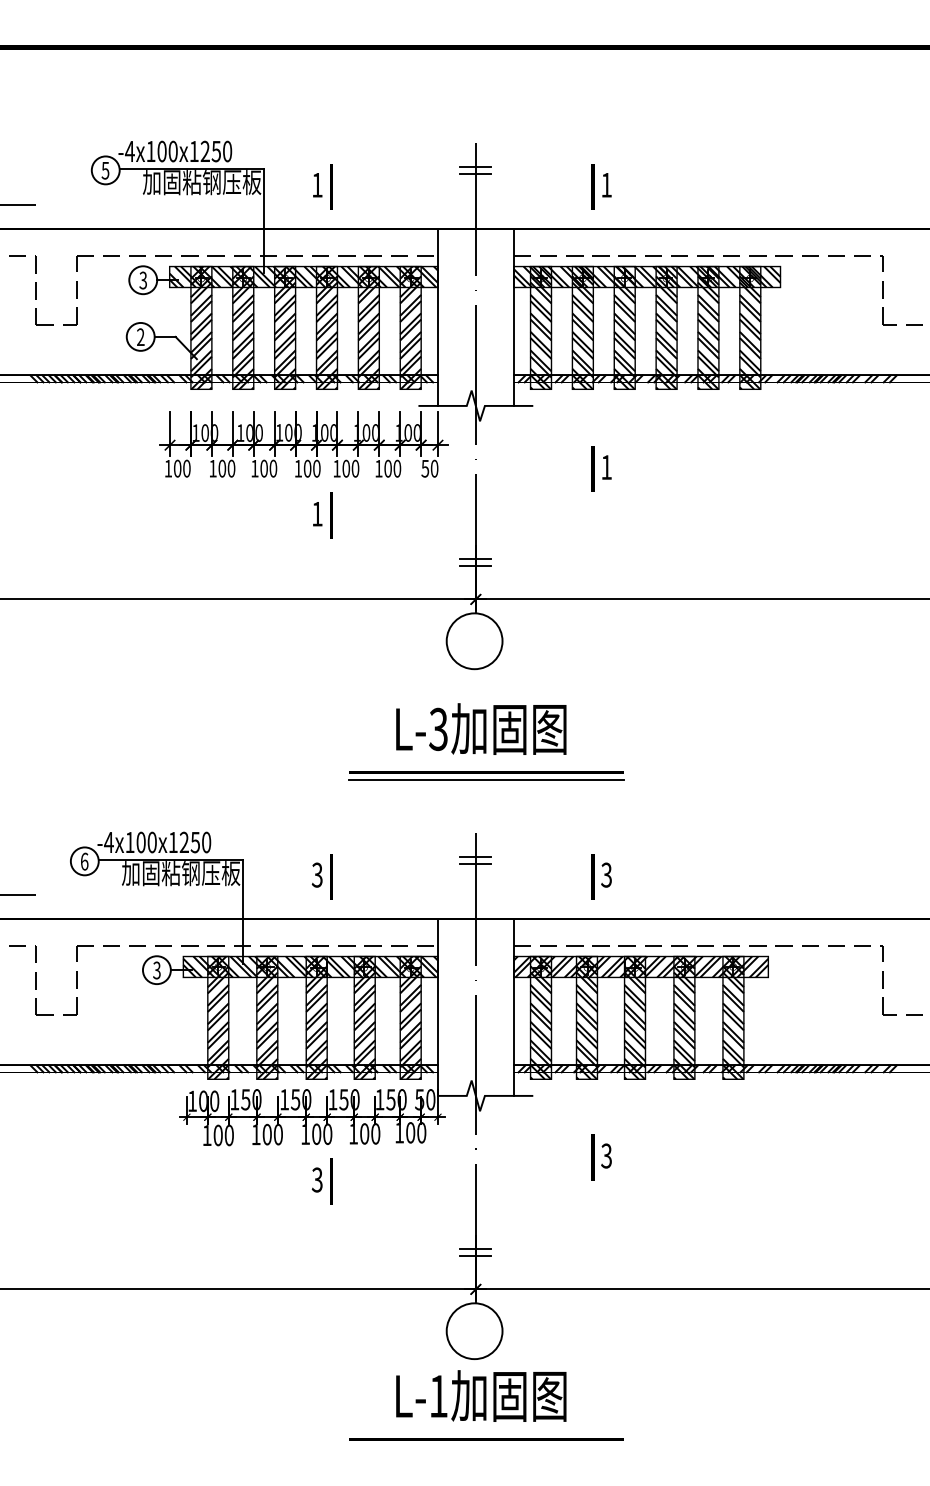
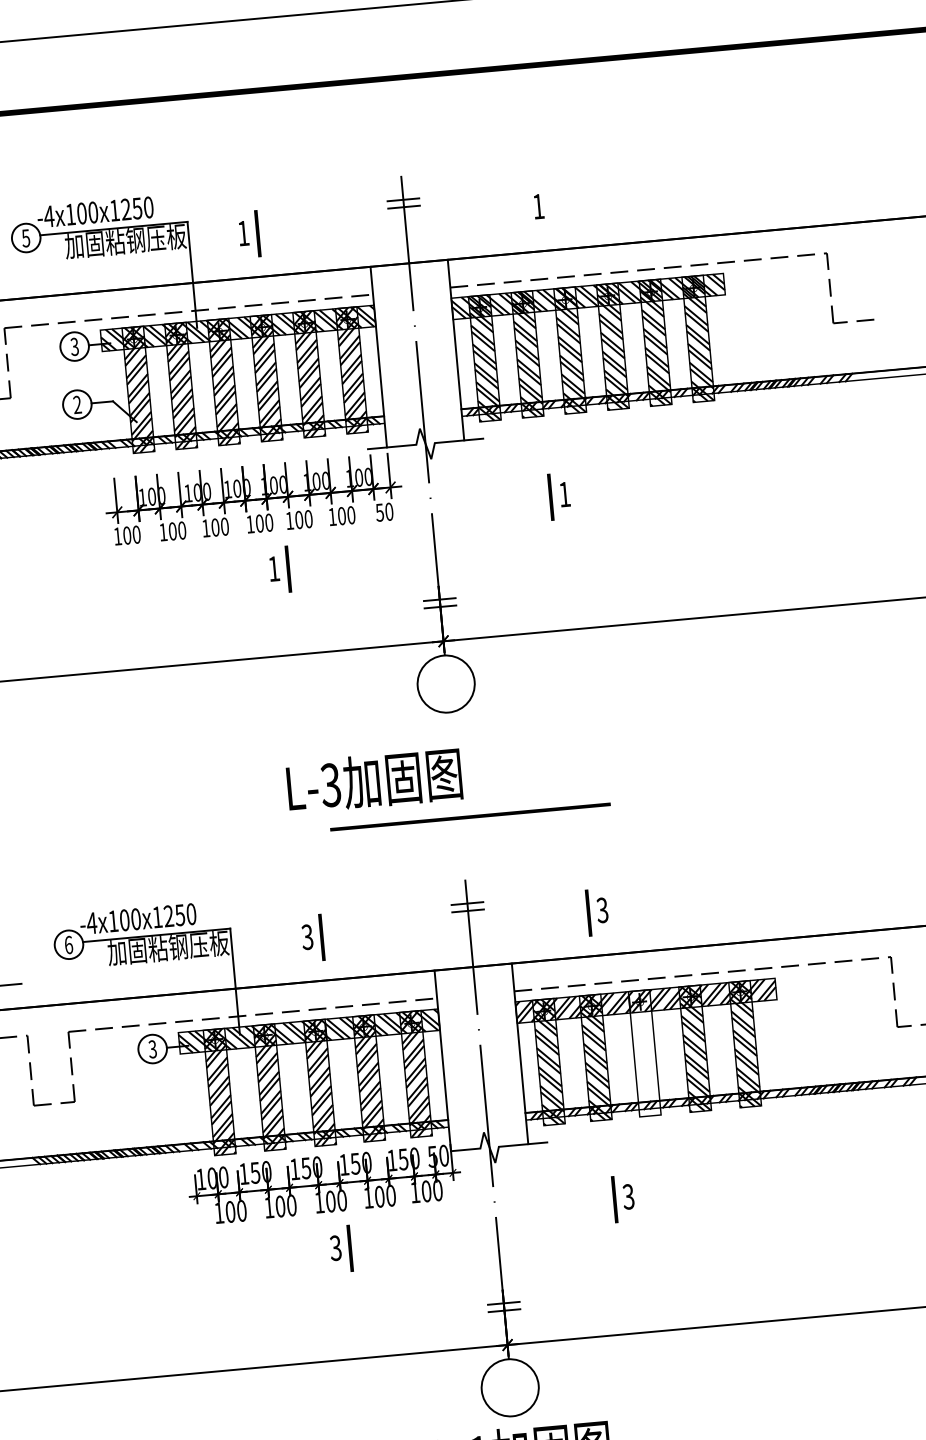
line: (592, 186) -> (524, 209), removed
text: (481, 728) -> (374, 780), moved
line: (486, 780) -> (471, 824), removed
hatch: (634, 1017) -> (644, 1052), removed

